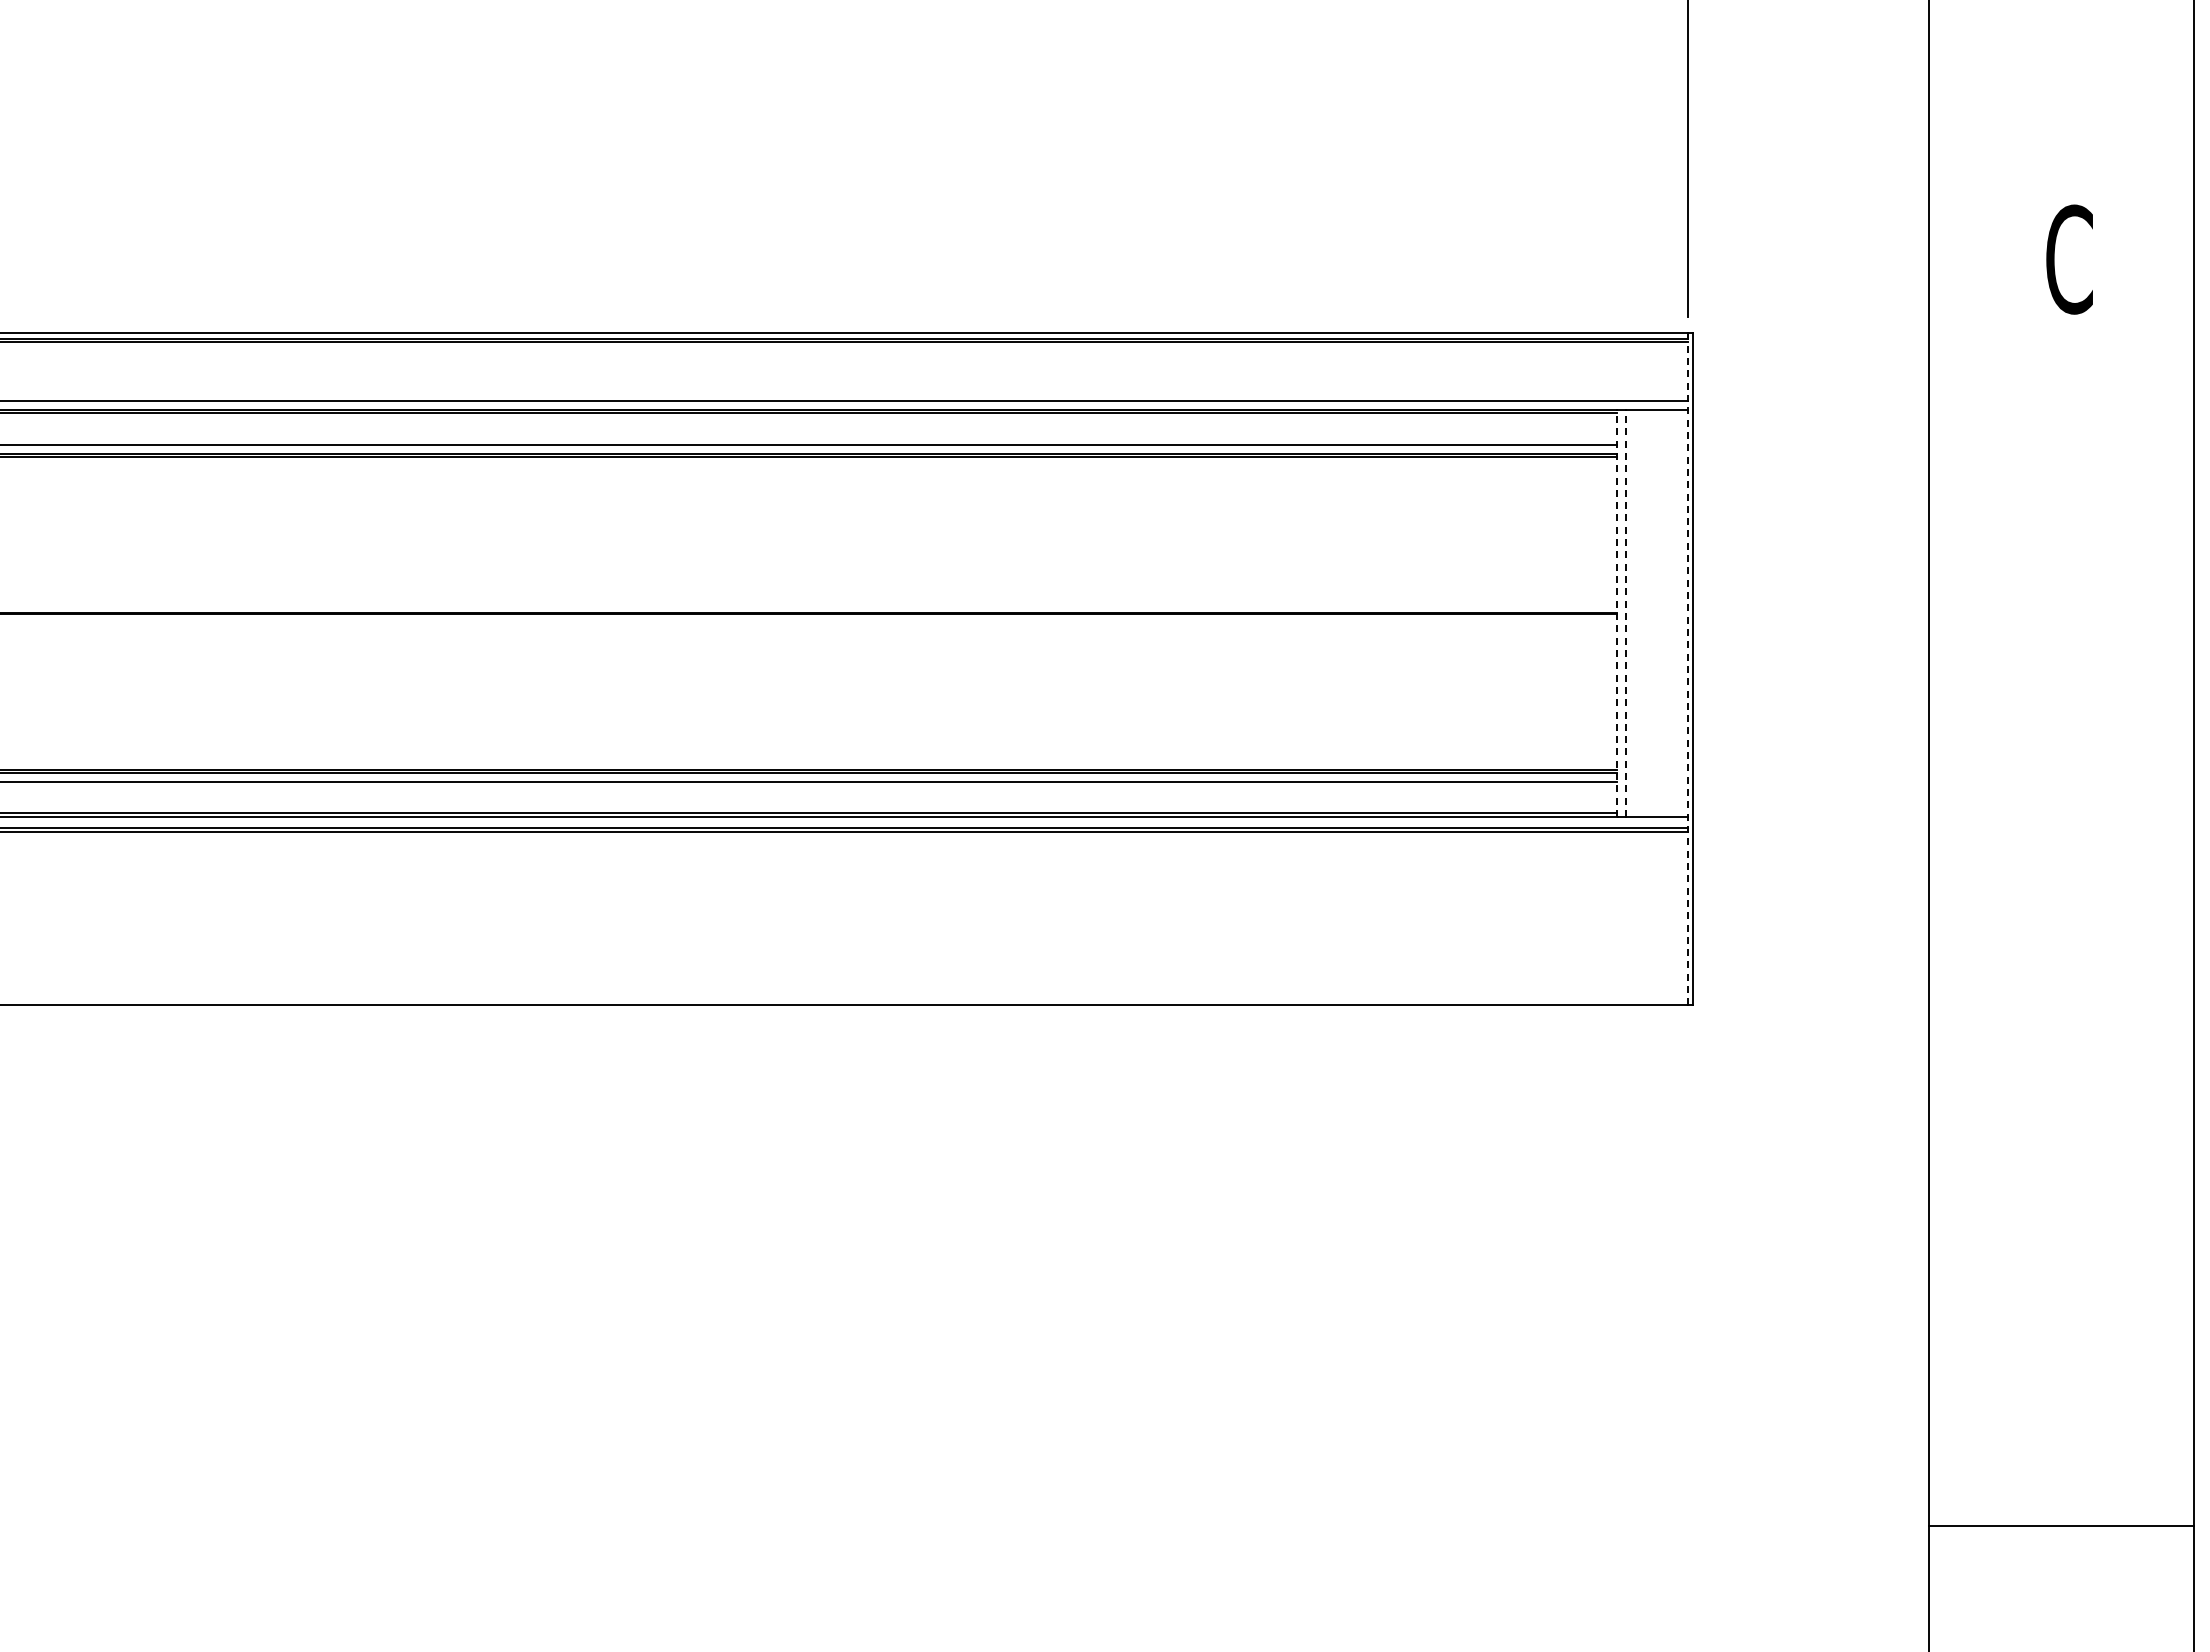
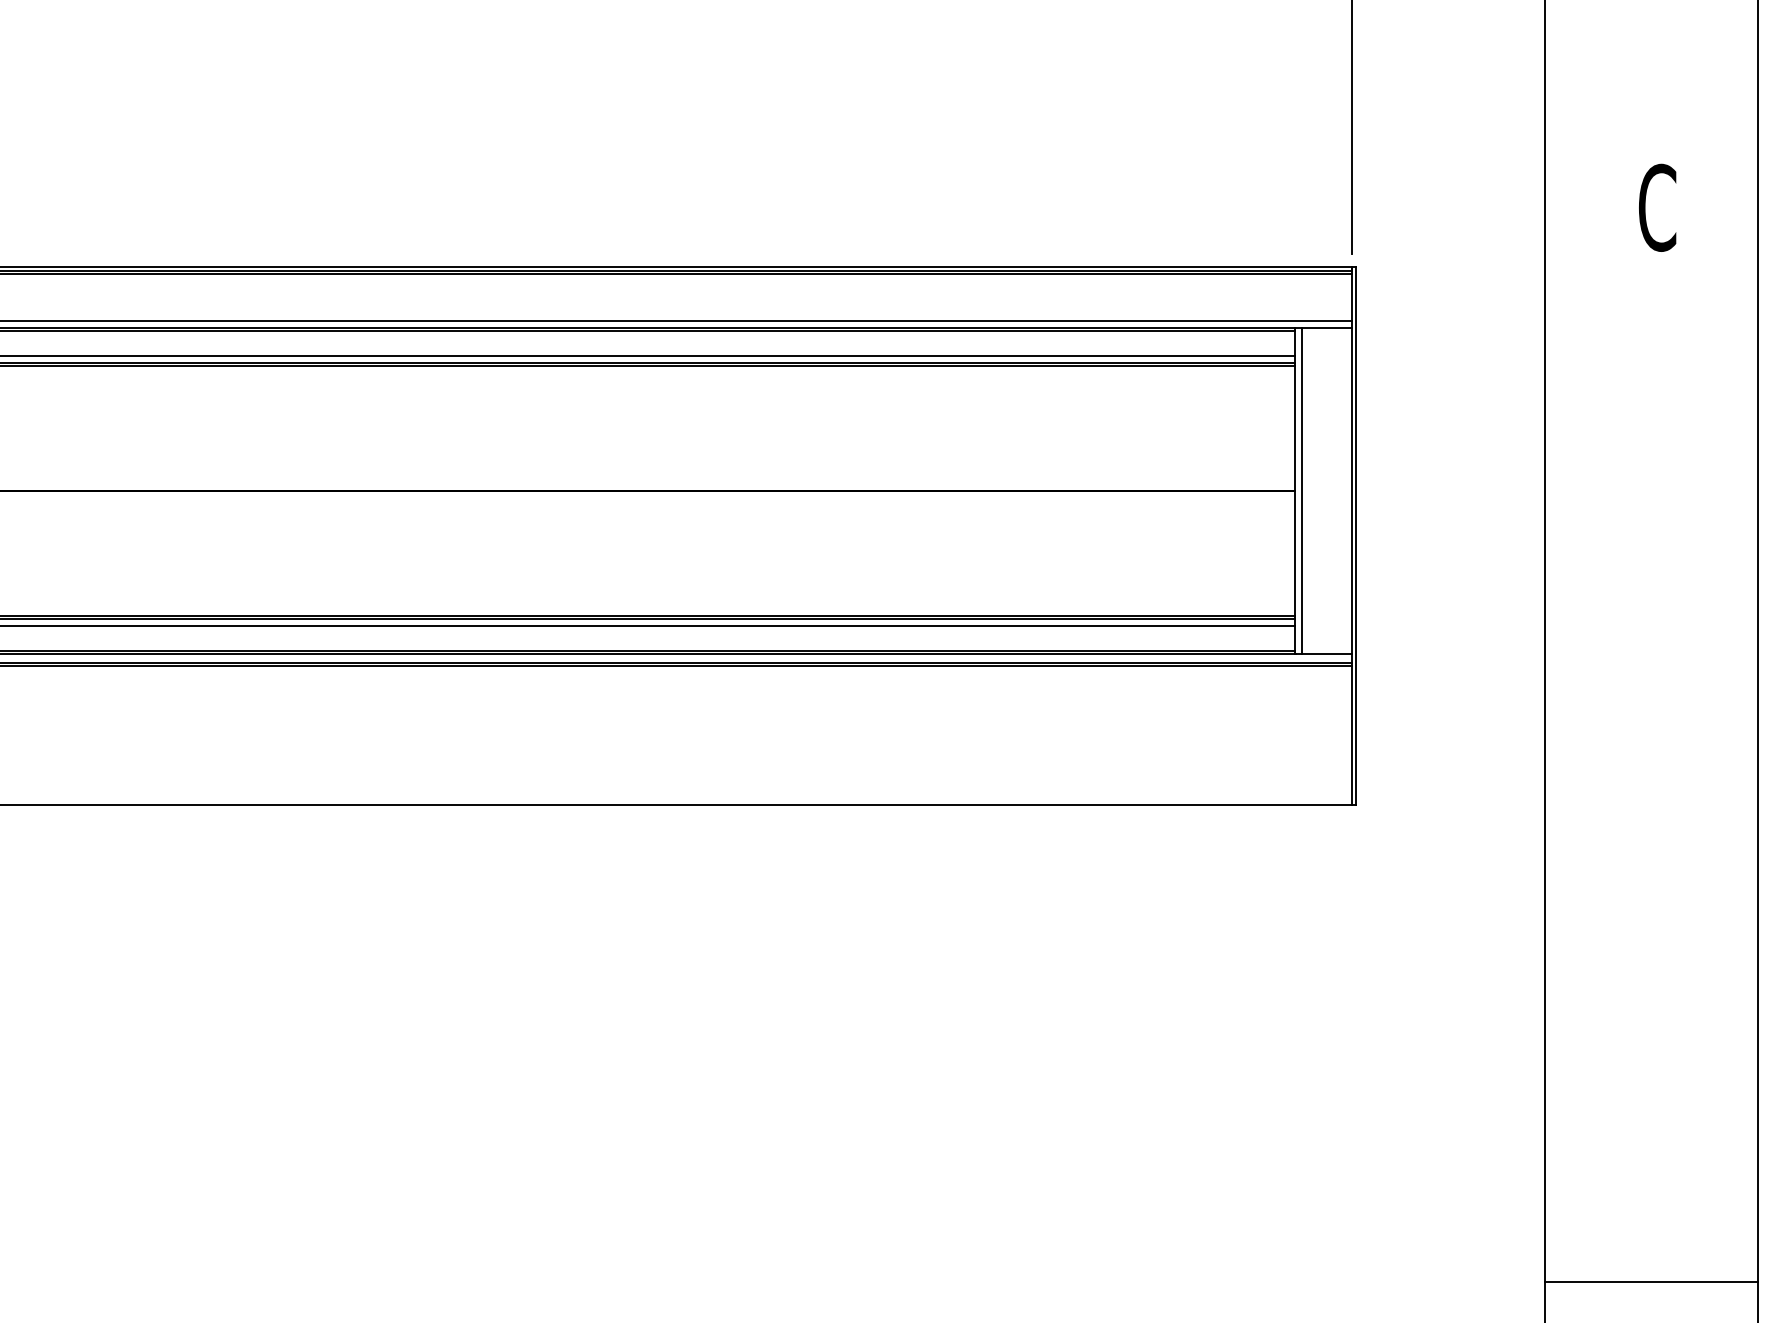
line: (1617, 613) -> (1295, 491), dashed -> solid
line: (1625, 613) -> (1301, 491), dashed -> solid
line: (1687, 669) -> (1351, 536), dashed -> solid
line: (2061, 1526) -> (1651, 1281), moved

